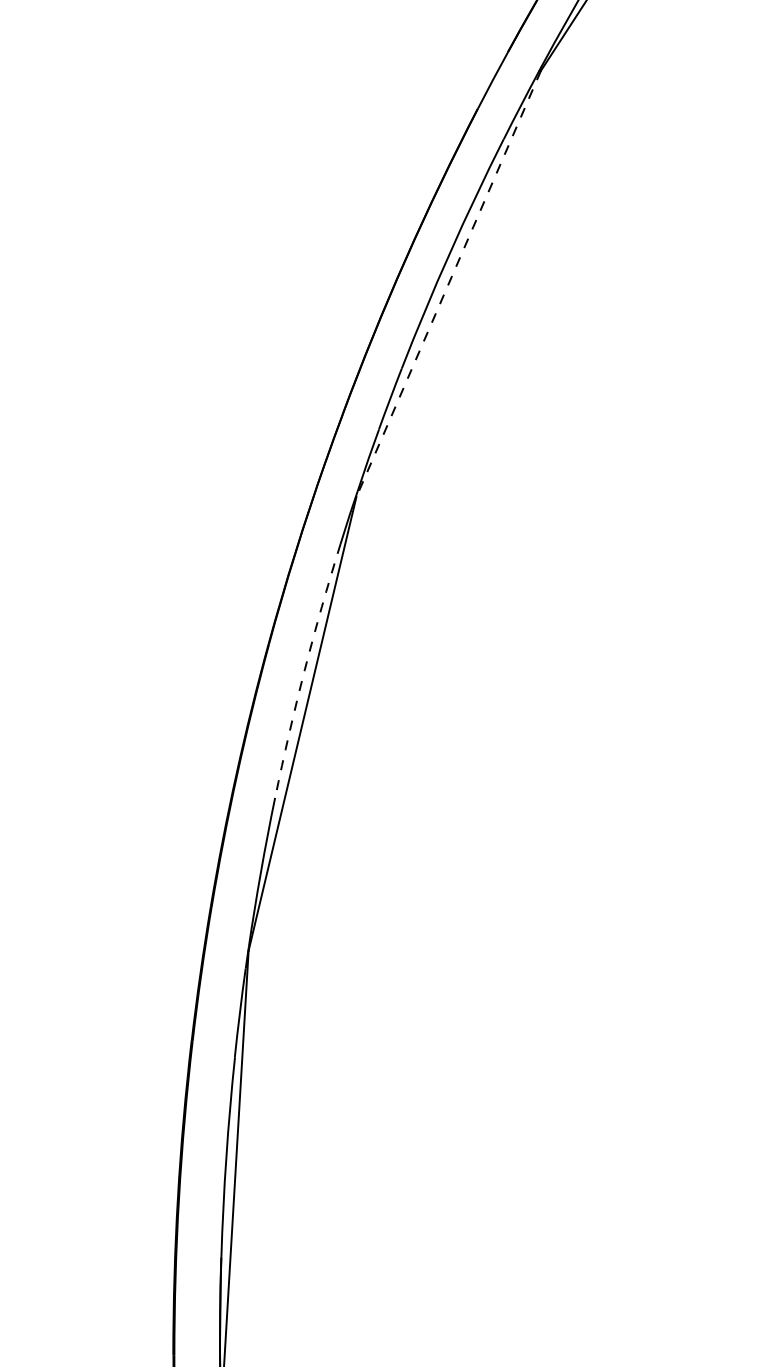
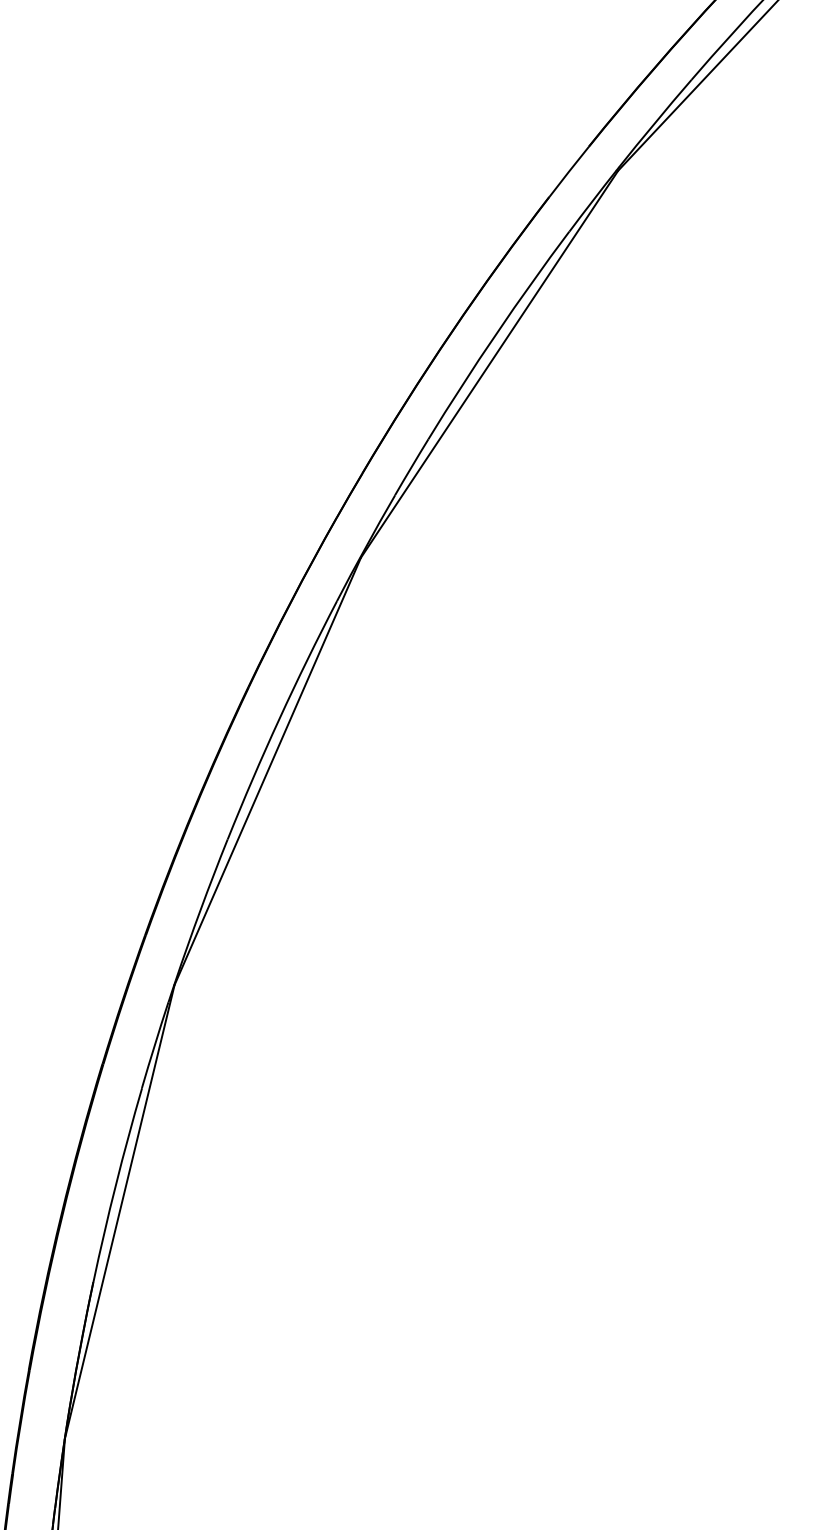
line: (448, 284) -> (489, 364), dashed -> solid
arc: (304, 669) -> (279, 718), dashed -> solid

